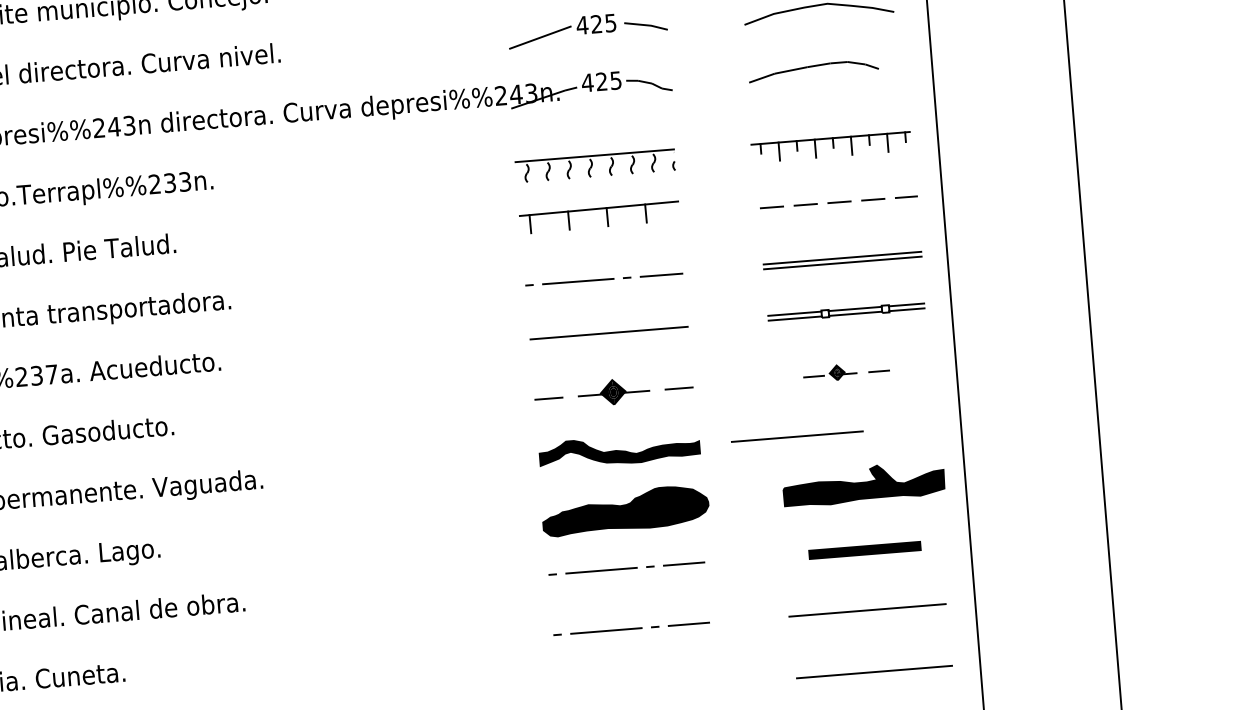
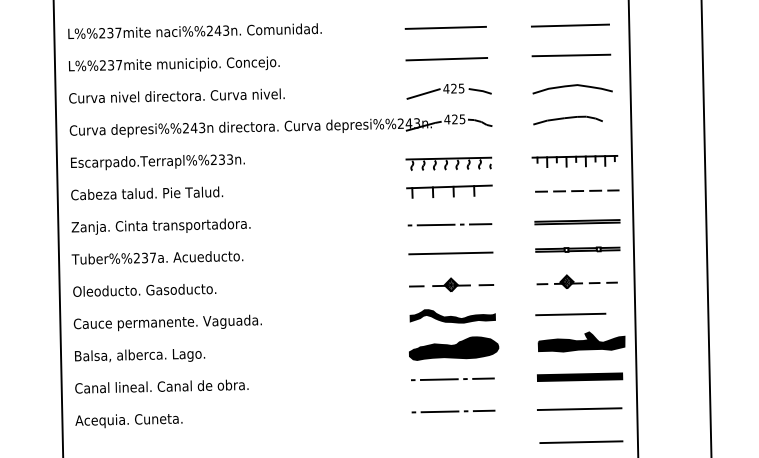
part: (847, 371) -> (576, 281), size x1.67
line: (796, 436) -> (570, 314), moved
part: (865, 549) -> (580, 376), size x1.43

